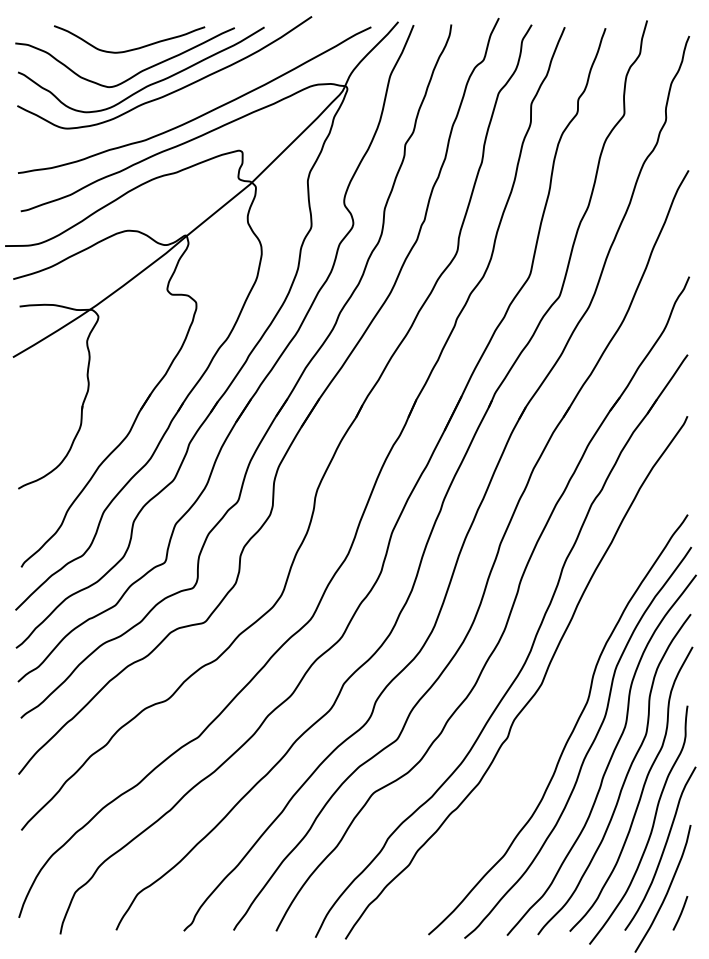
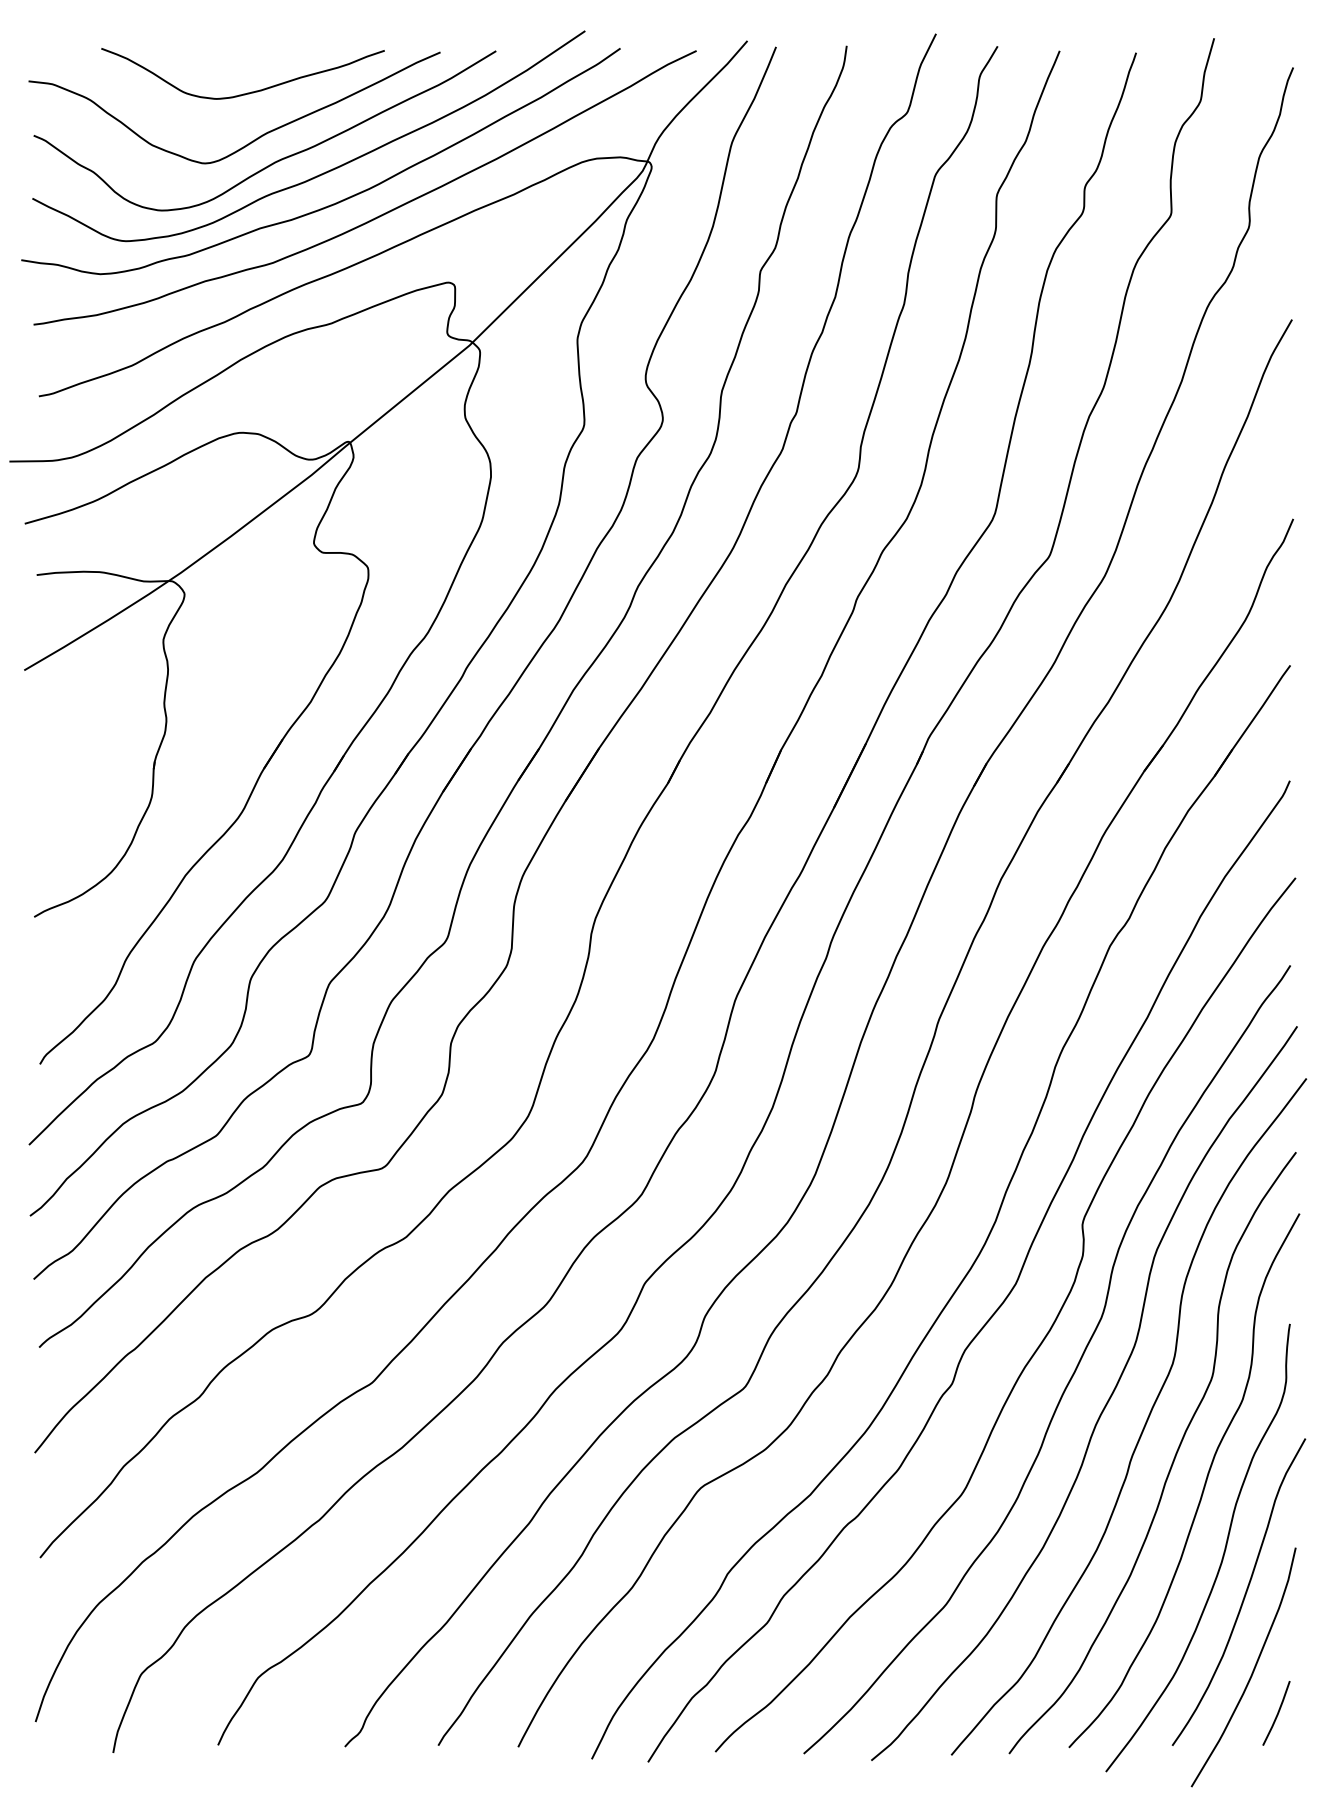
curve: (178, 107) -> (334, 201), added
curve: (555, 713) -> (1042, 1338), added

